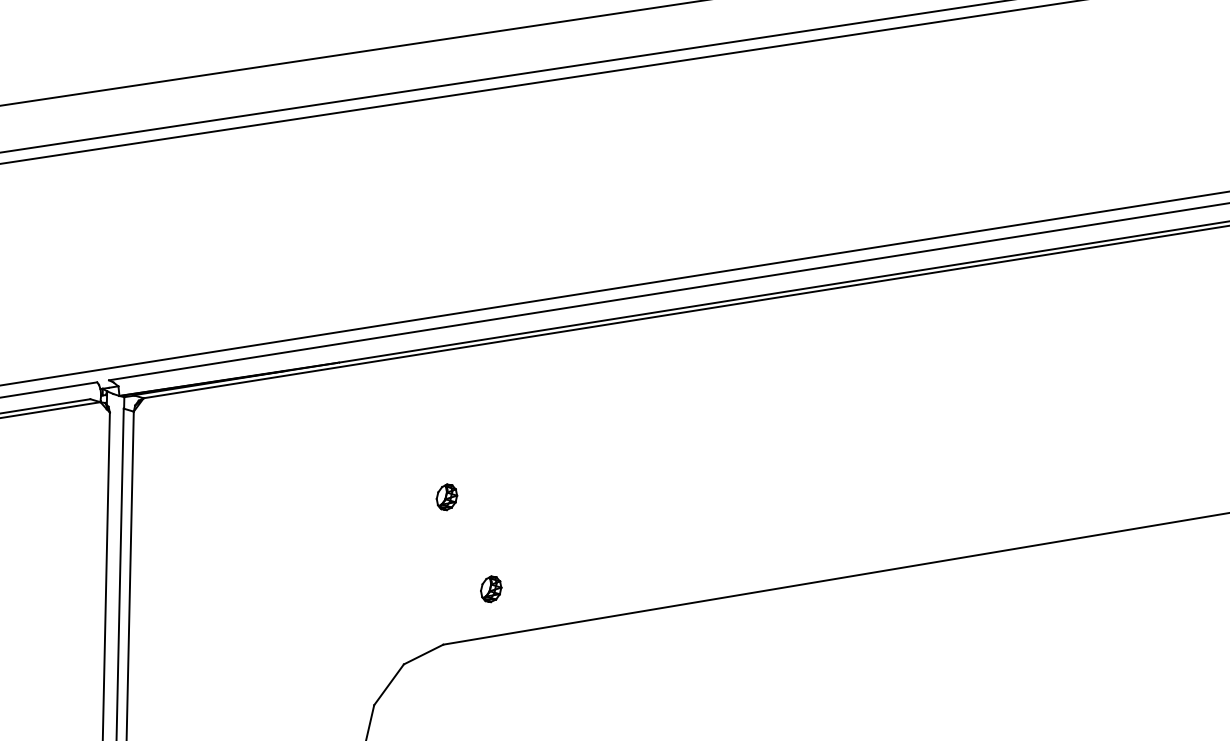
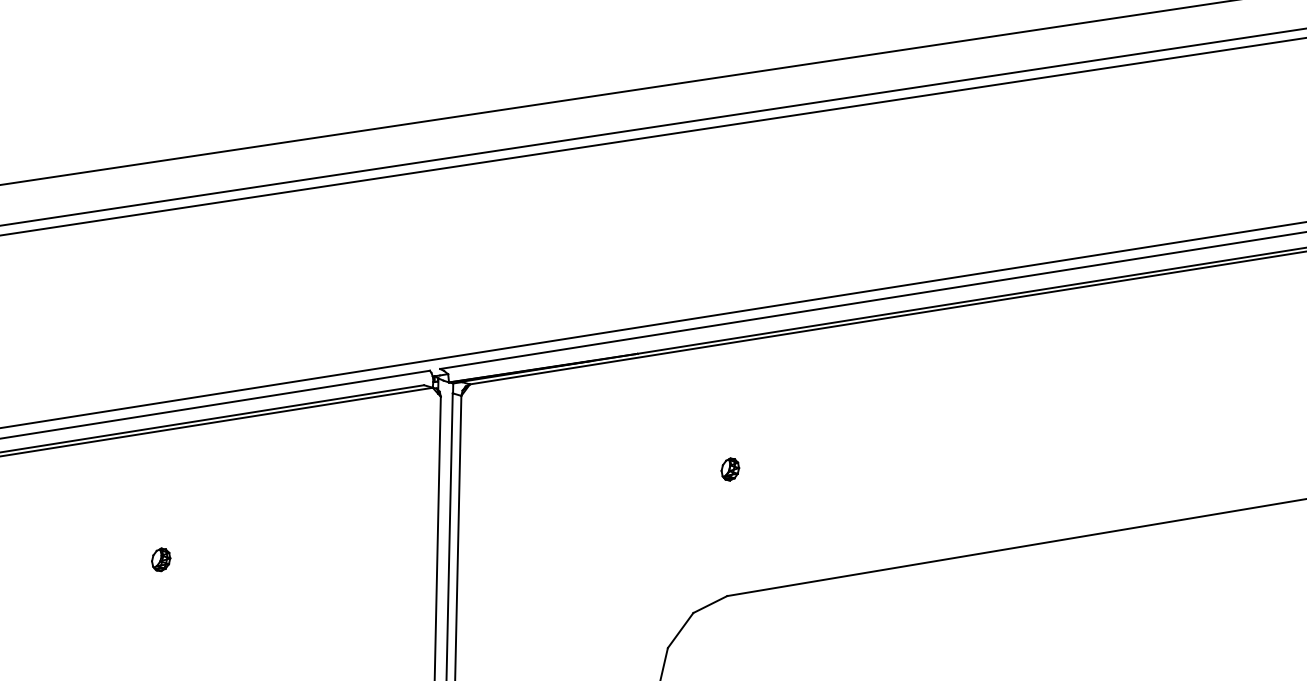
part: (491, 589) -> (768, 548), removed

